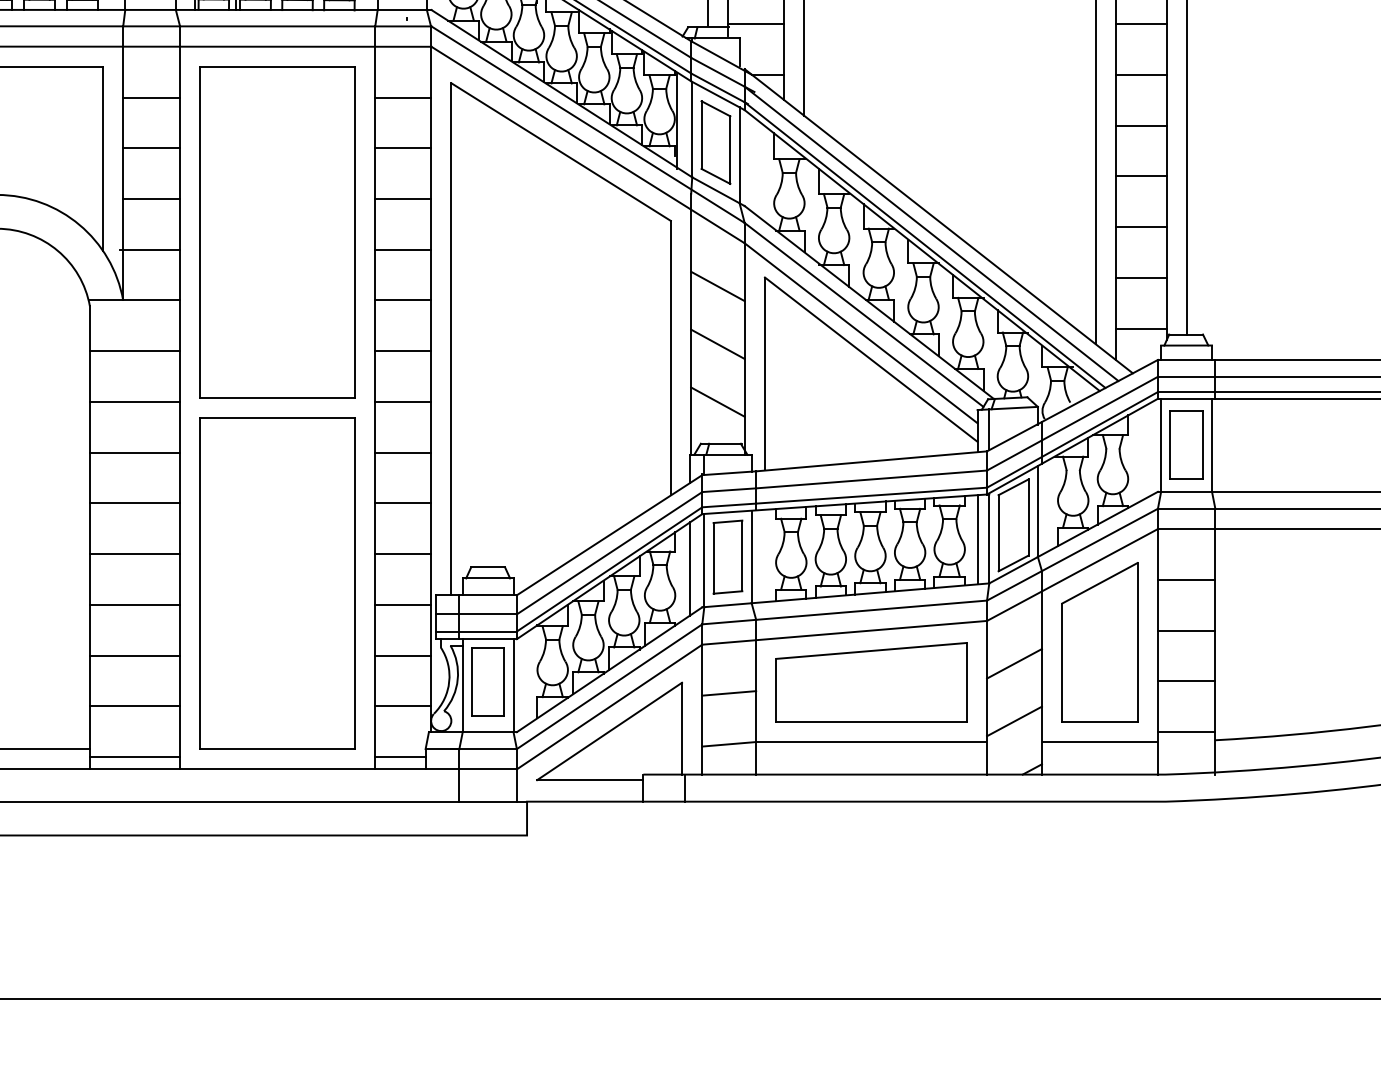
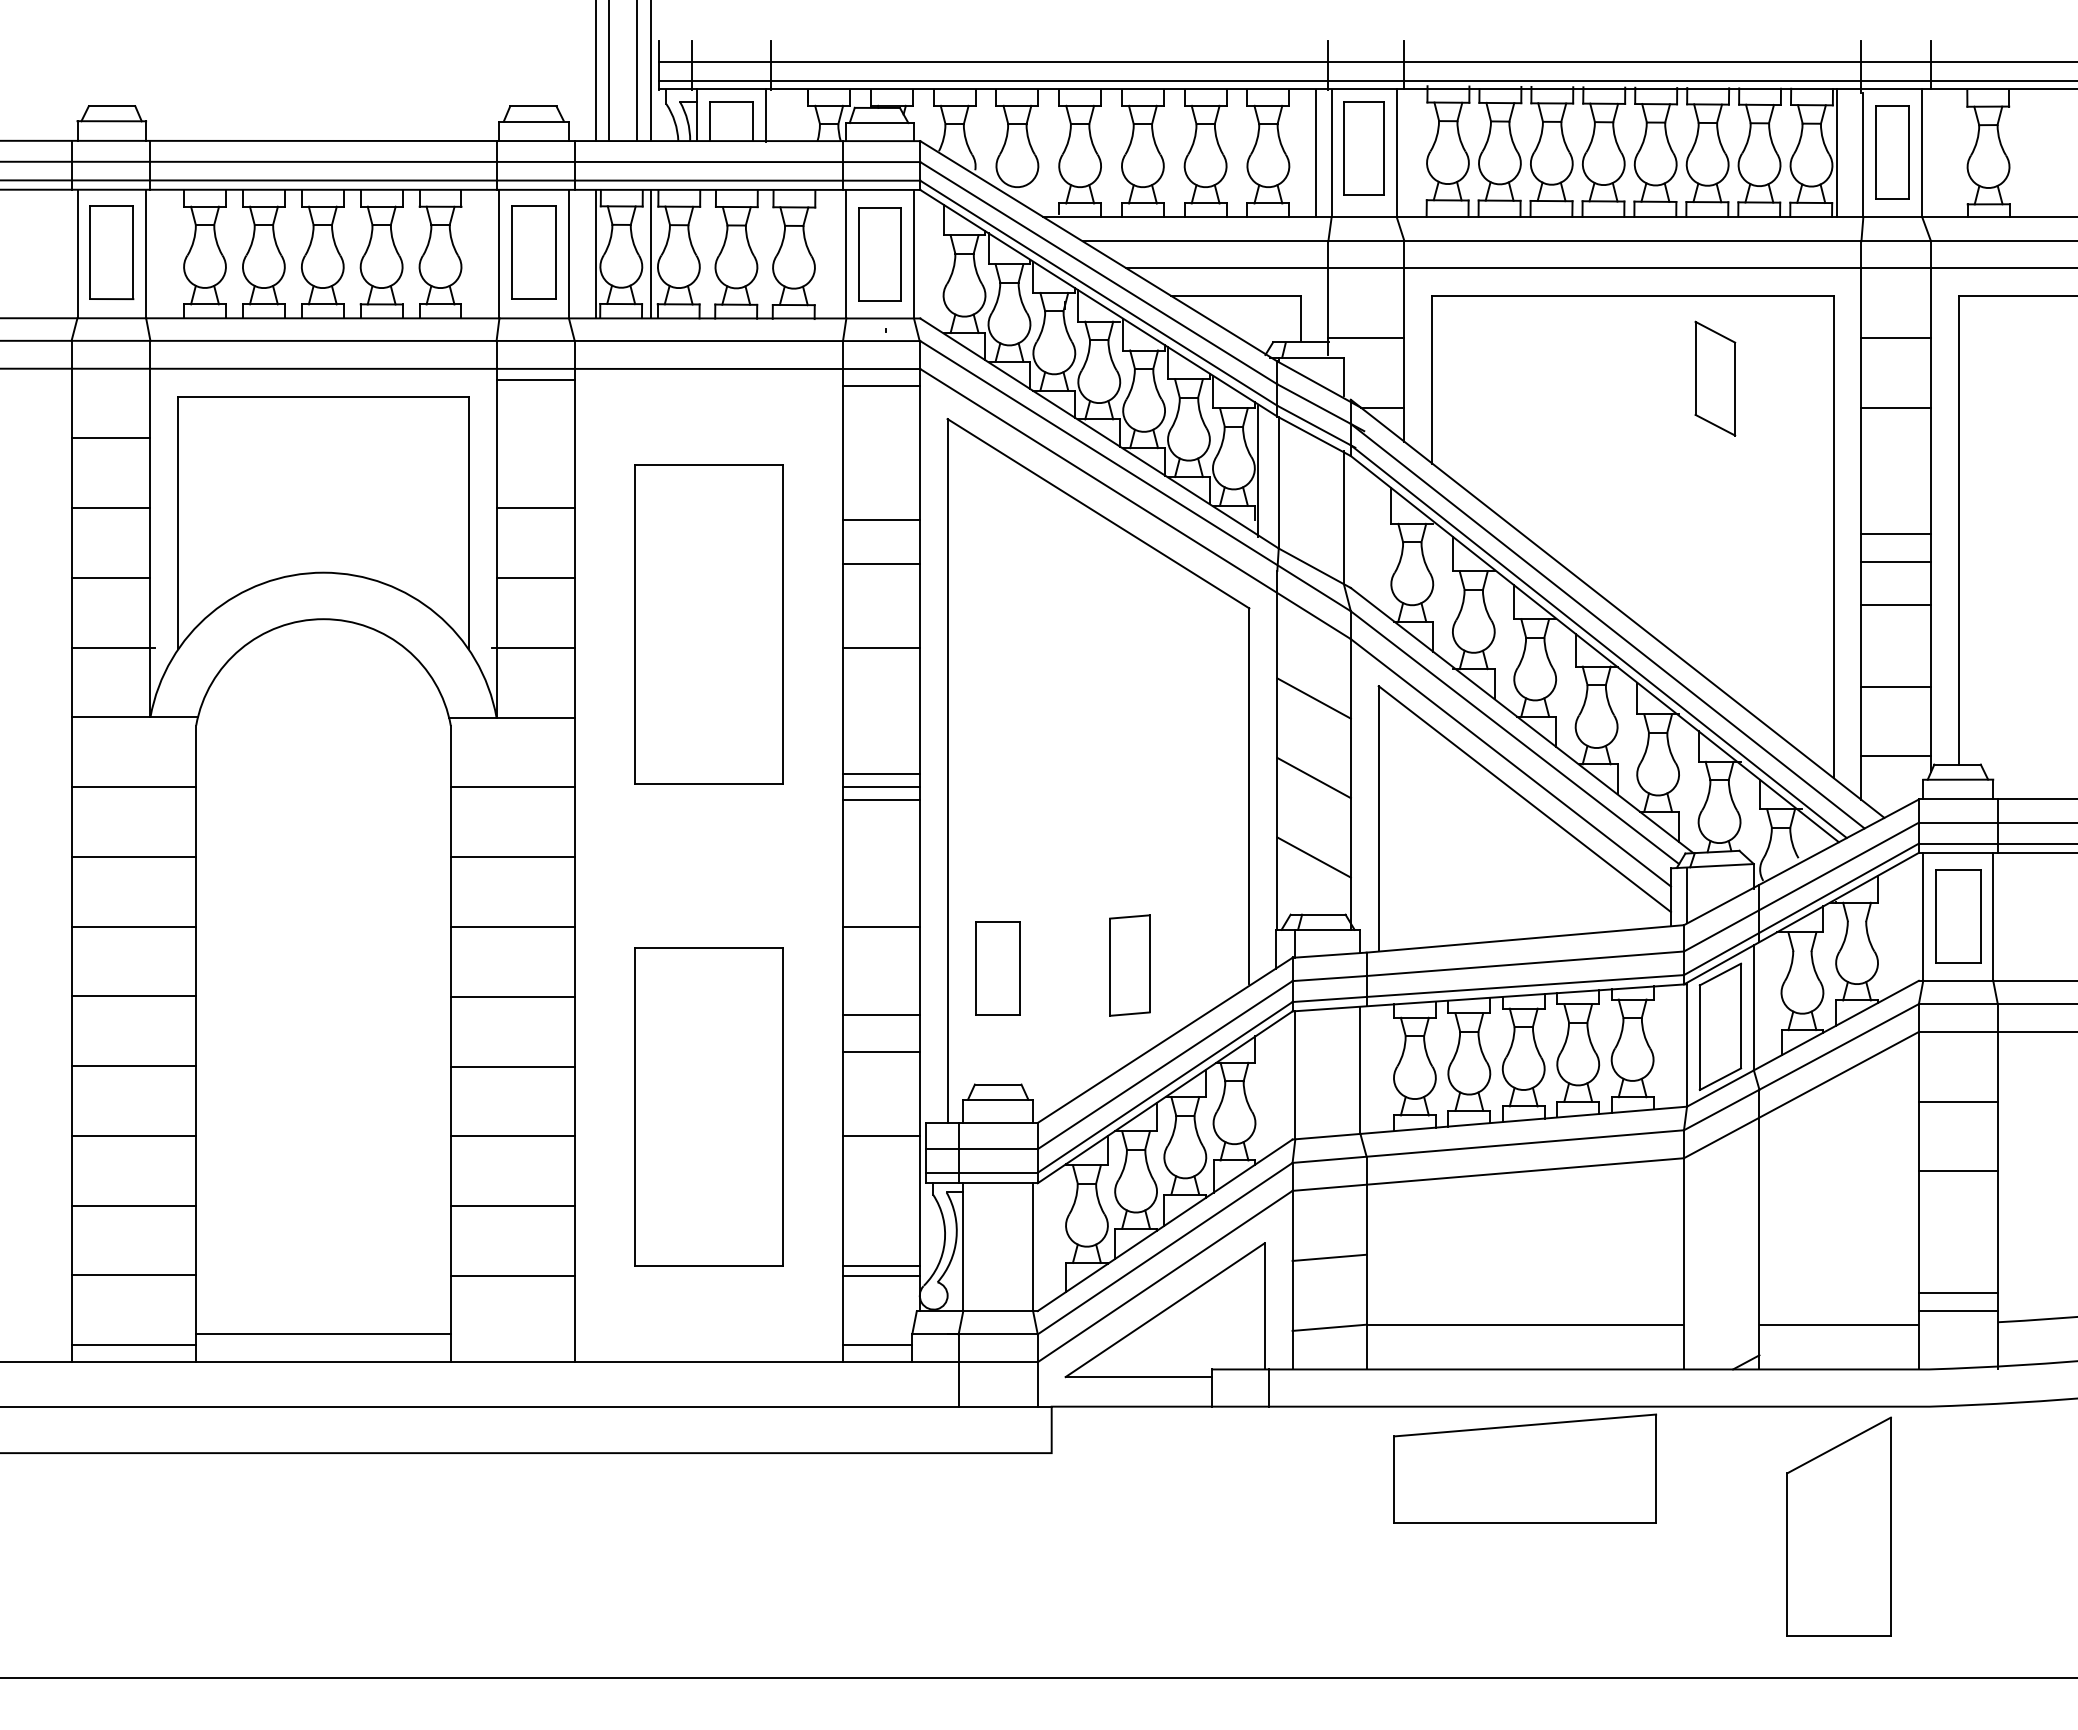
line: (151, 97) -> (535, 379), moved
line: (403, 97) -> (881, 385), moved
line: (1141, 125) -> (1896, 534), moved
part: (716, 142) -> (1715, 378), moved
line: (403, 148) -> (881, 564), moved
line: (1141, 176) -> (1896, 605), moved
line: (403, 199) -> (881, 520), moved
line: (1141, 226) -> (1896, 561), moved
part: (277, 232) -> (708, 624), size x0.7
line: (403, 300) -> (881, 773), moved
line: (403, 402) -> (881, 800), moved
line: (403, 503) -> (881, 1051), moved
line: (977, 539) -> (1670, 1046), removed
line: (403, 554) -> (881, 1014), moved
part: (727, 557) -> (1129, 965), moved
line: (689, 568) -> (1275, 1086), removed
part: (277, 583) -> (708, 1106), size x0.7
part: (1099, 642) -> (1838, 1526), moved
line: (403, 655) -> (881, 1265), moved
line: (1014, 663) -> (1721, 1216), removed
line: (1186, 681) -> (1957, 1293), moved
part: (487, 682) -> (997, 968), moved
part: (871, 682) -> (1524, 1468), moved
line: (1014, 721) -> (1721, 1296), removed
line: (134, 757) -> (512, 1345), removed

